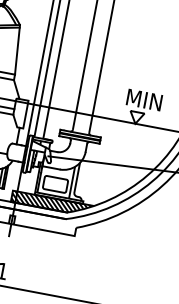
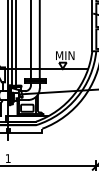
hatch: (50, 203) -> (26, 118), removed

